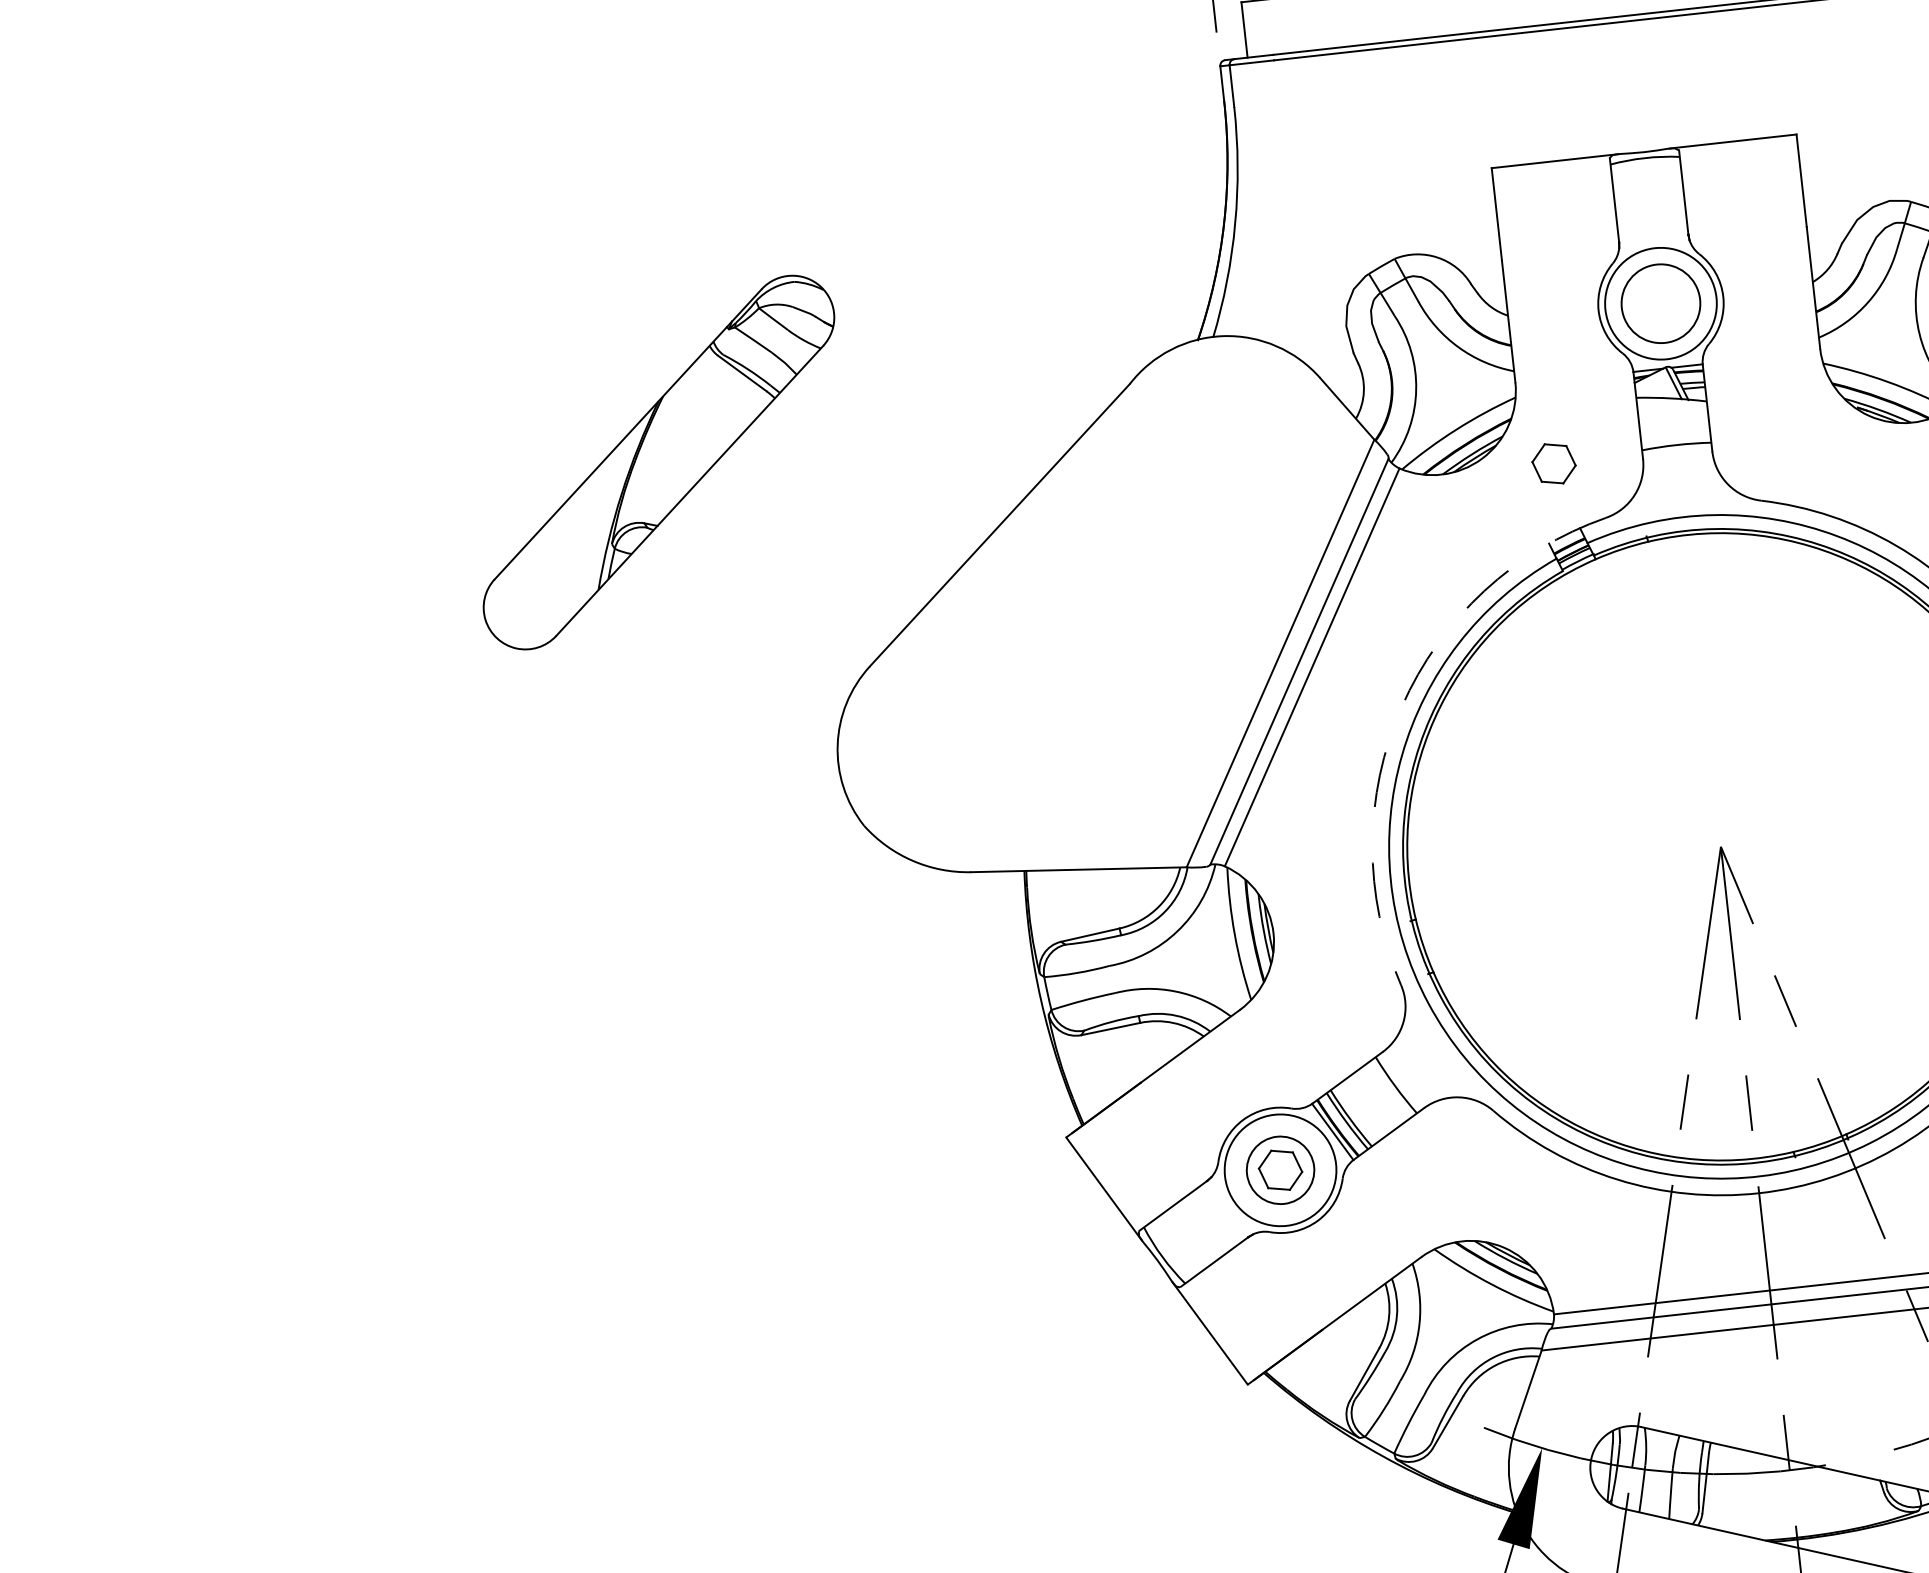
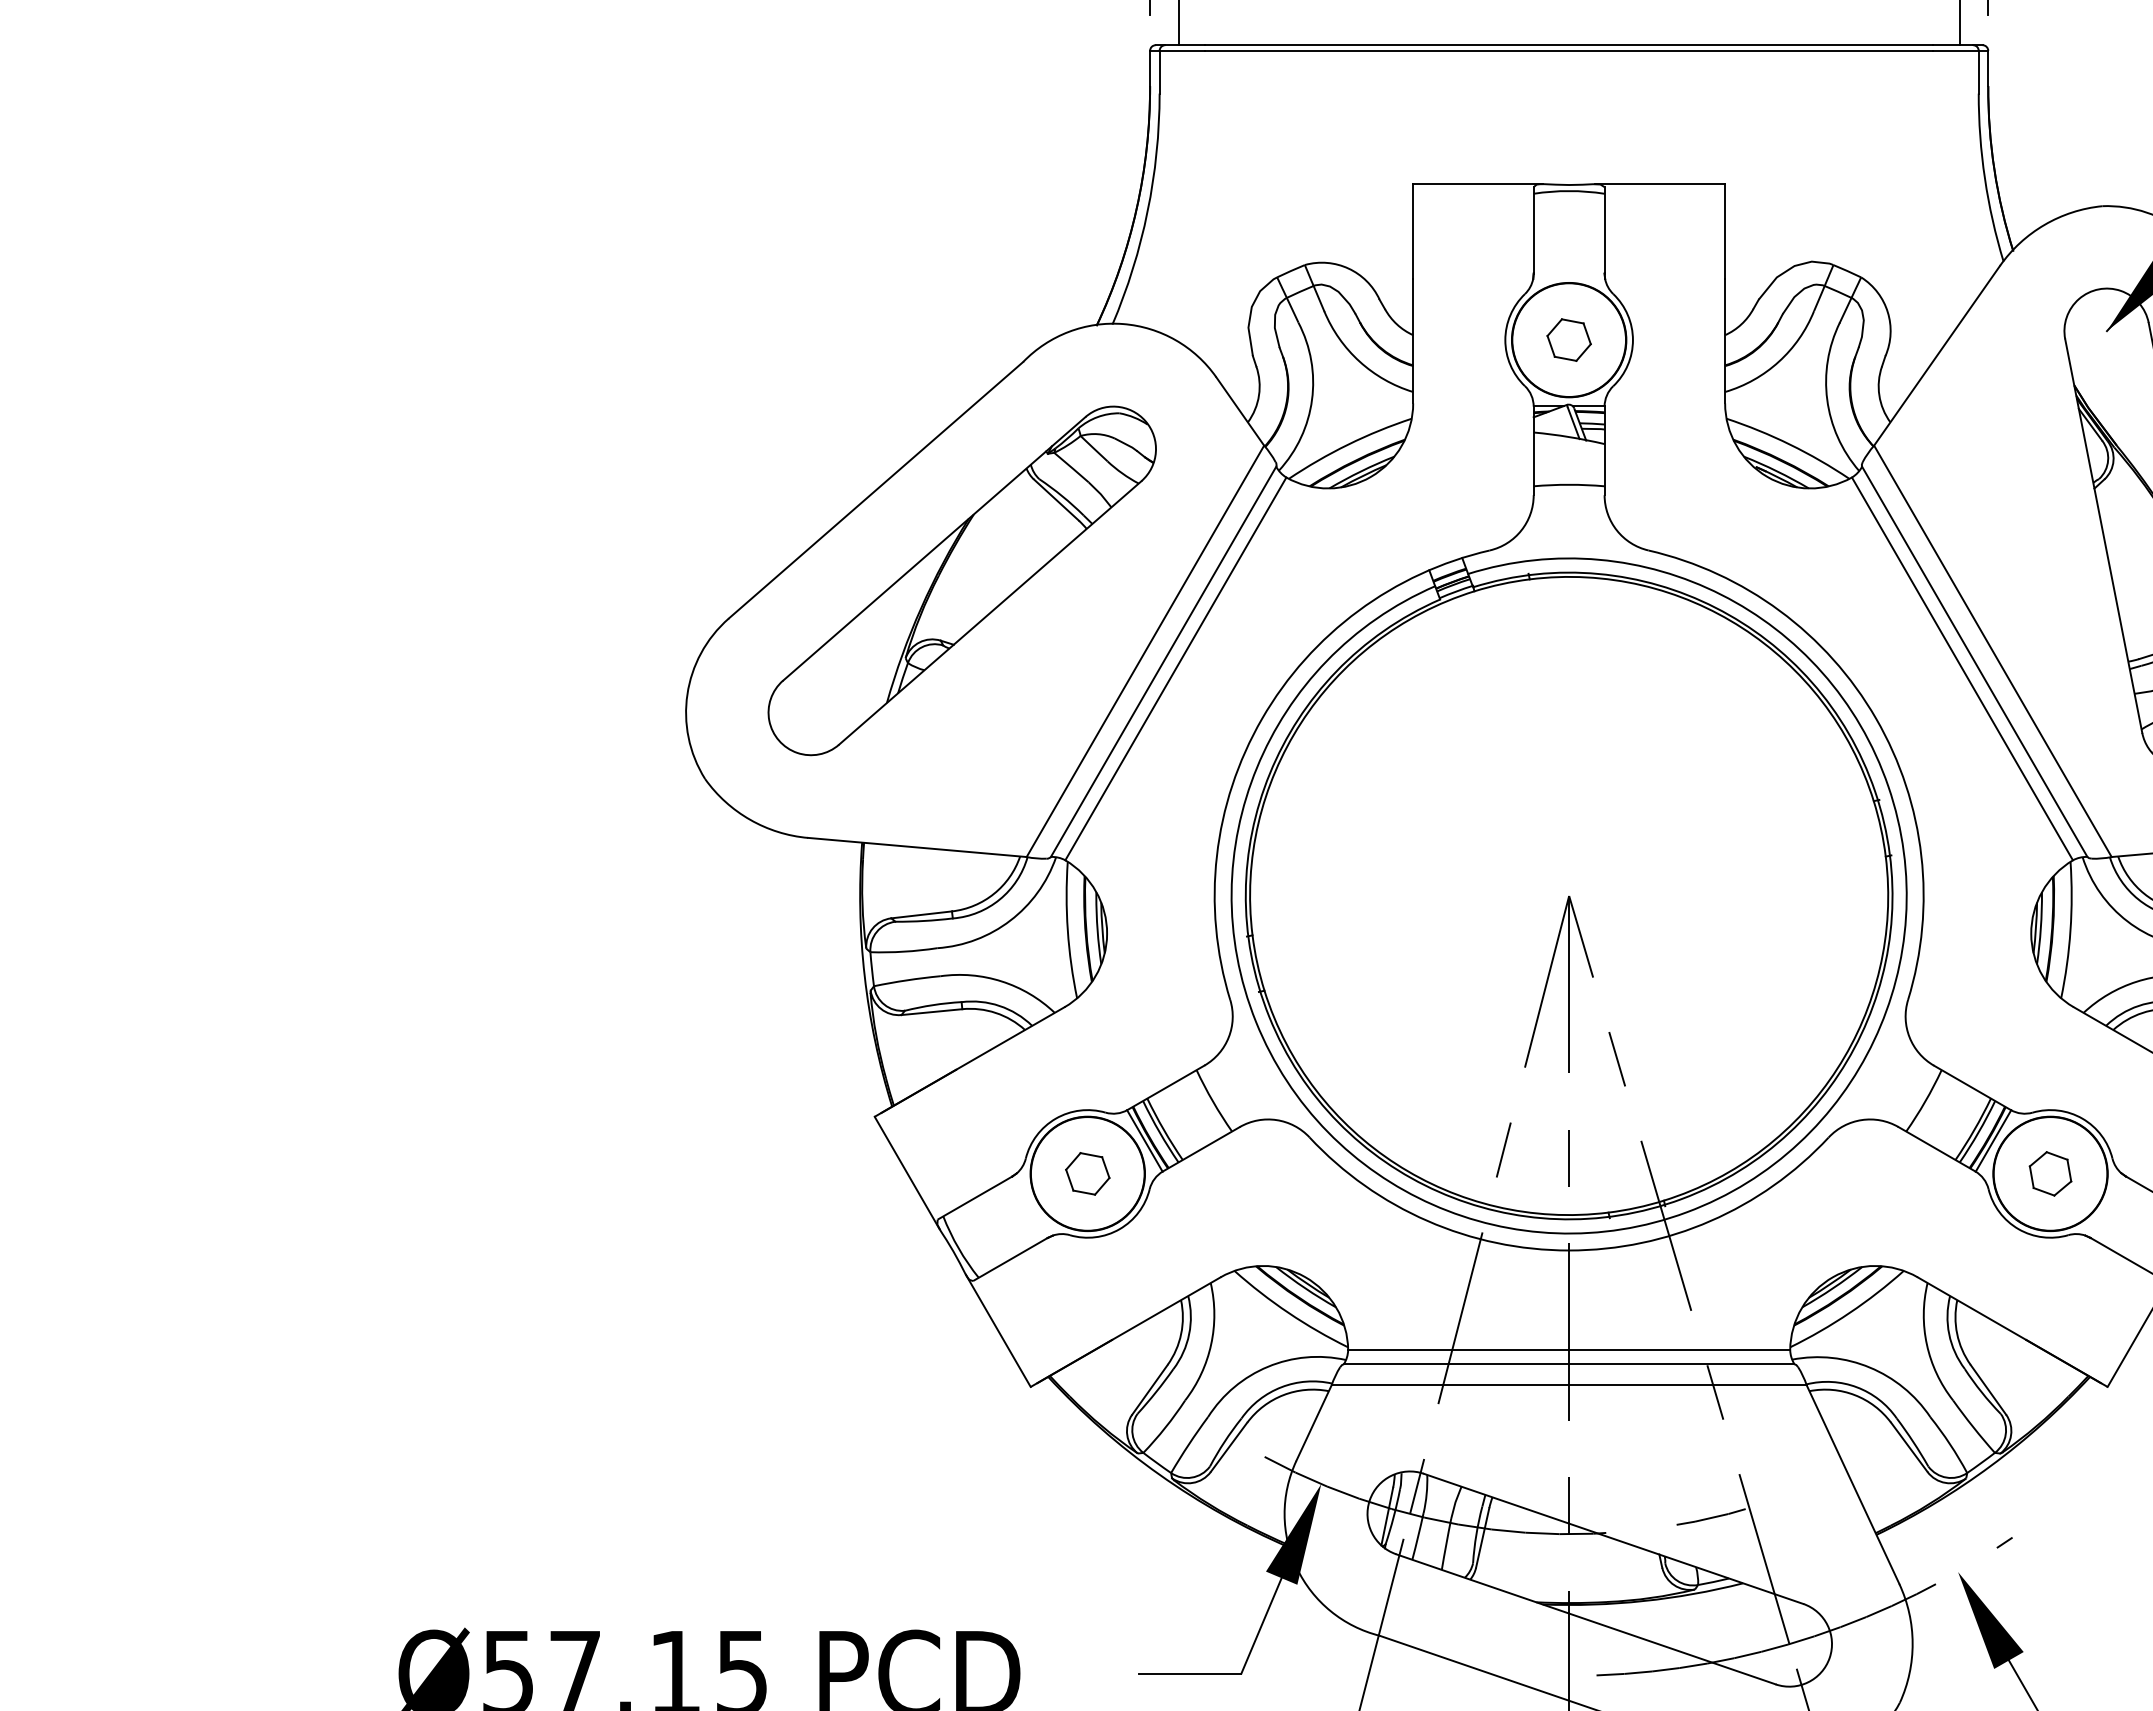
circle: (1660, 303) -> (1568, 339), size x1.43
part: (658, 462) -> (961, 580), moved
part: (1553, 463) -> (1568, 339), moved
arc: (1402, 706) -> (1262, 718), dashed -> solid
circle: (1280, 1169) -> (1087, 1173), size x1.67

